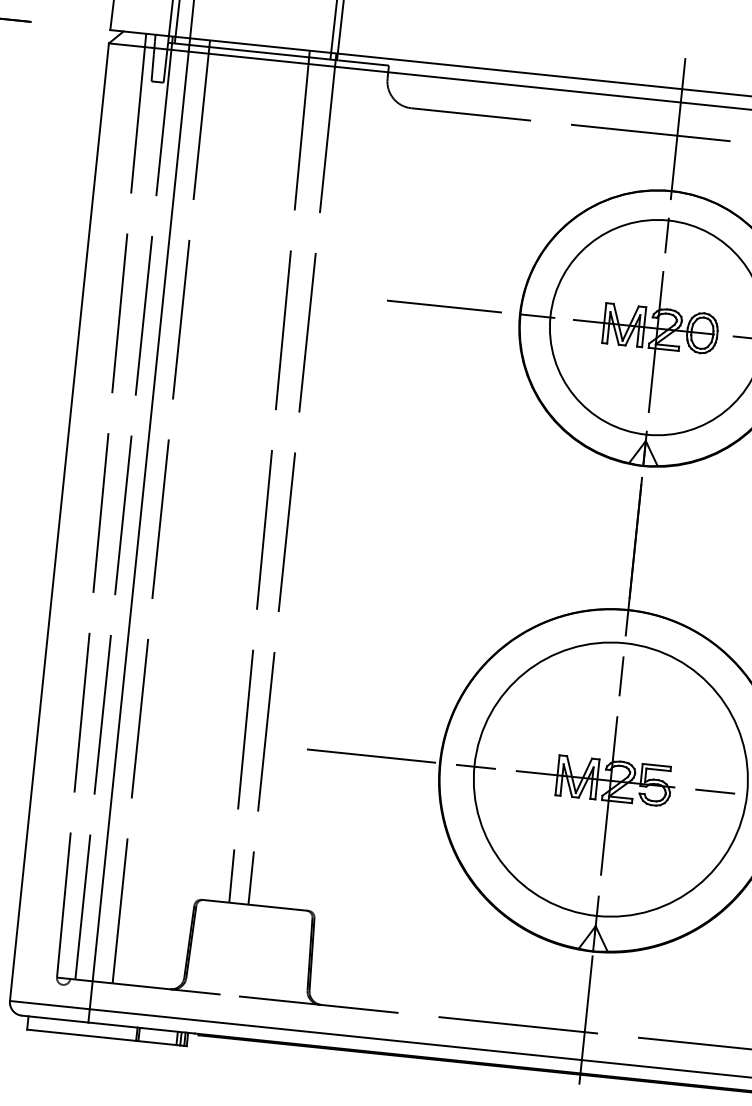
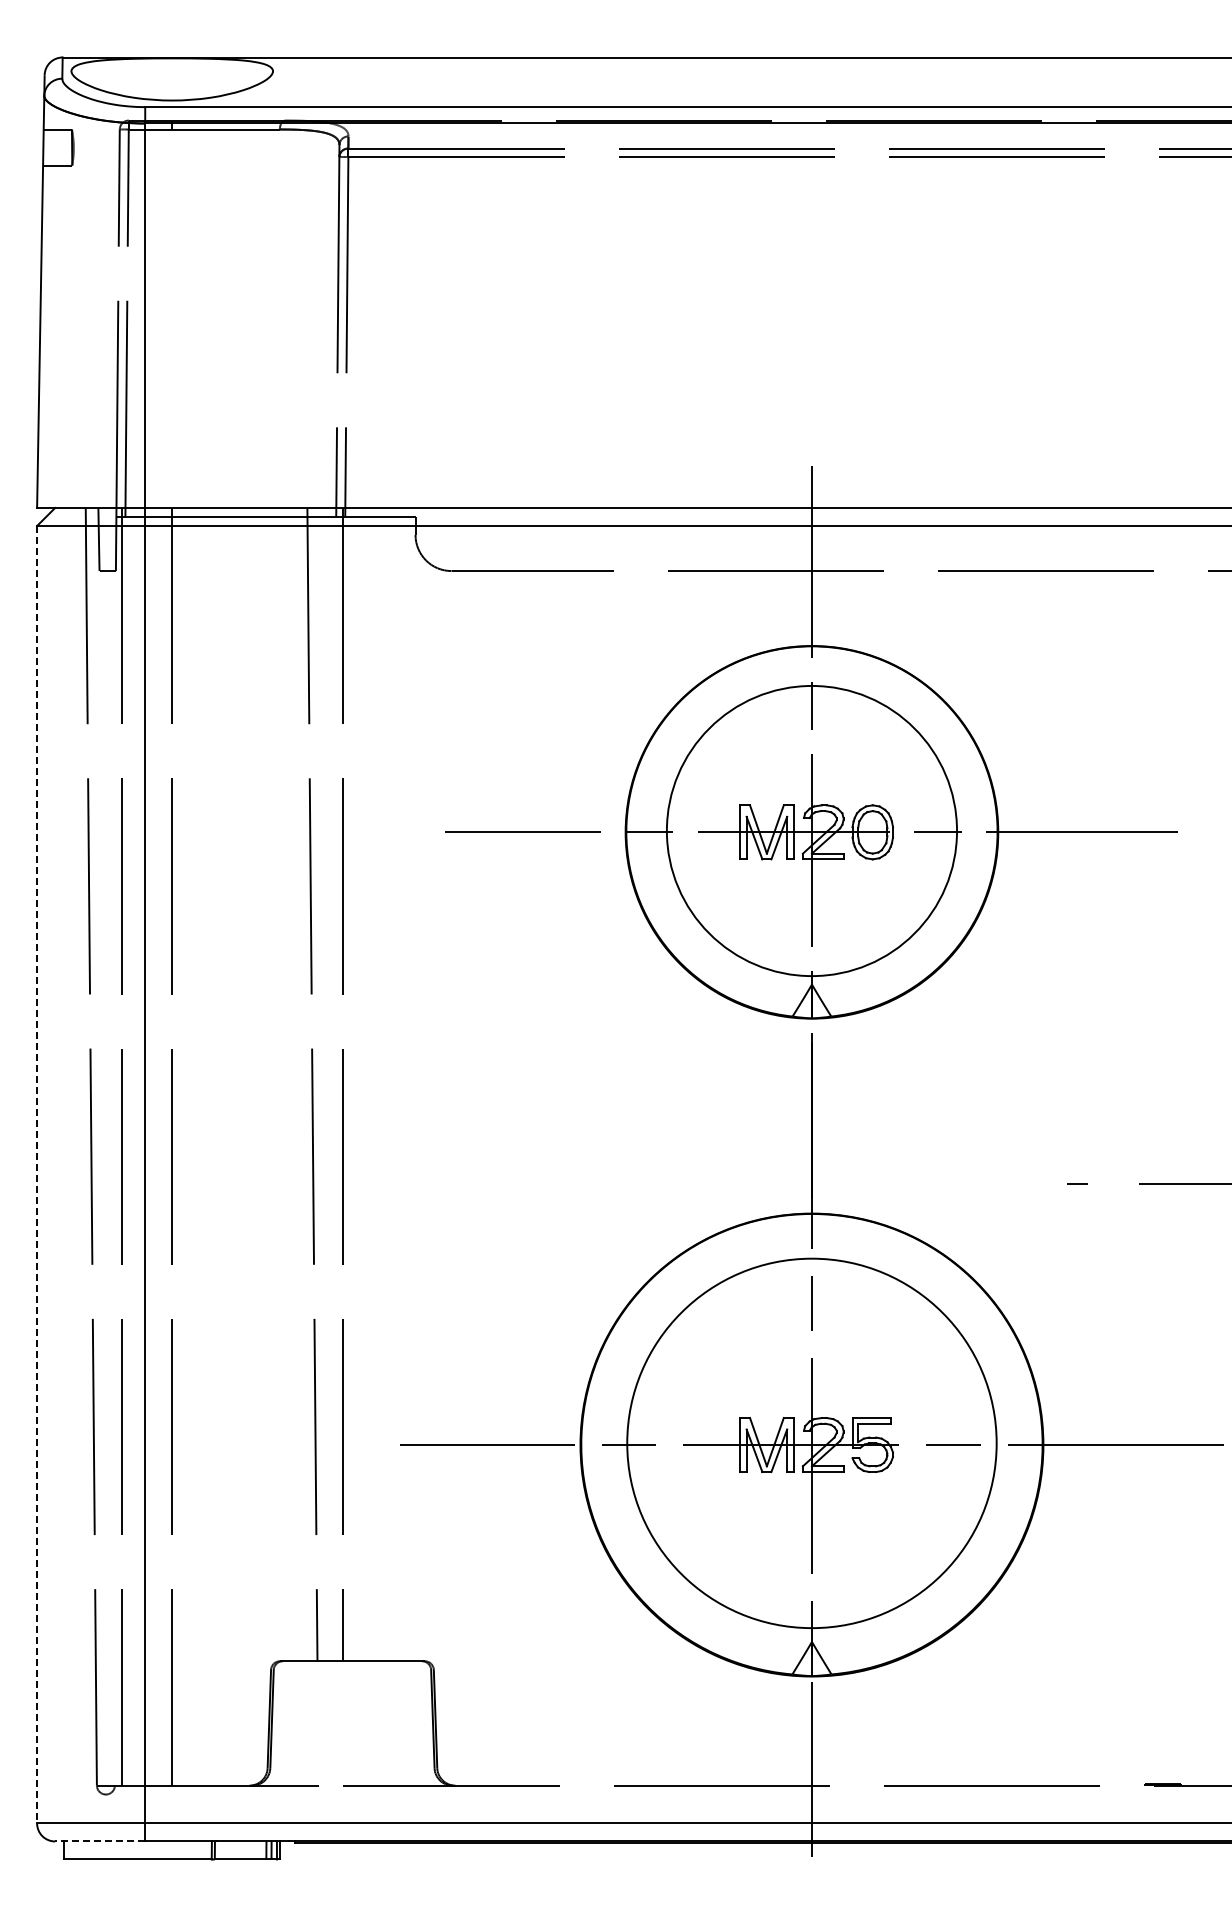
line: (59, 522) -> (37, 1174), solid -> dashed
line: (54, 1019) -> (99, 1841), solid -> dashed

